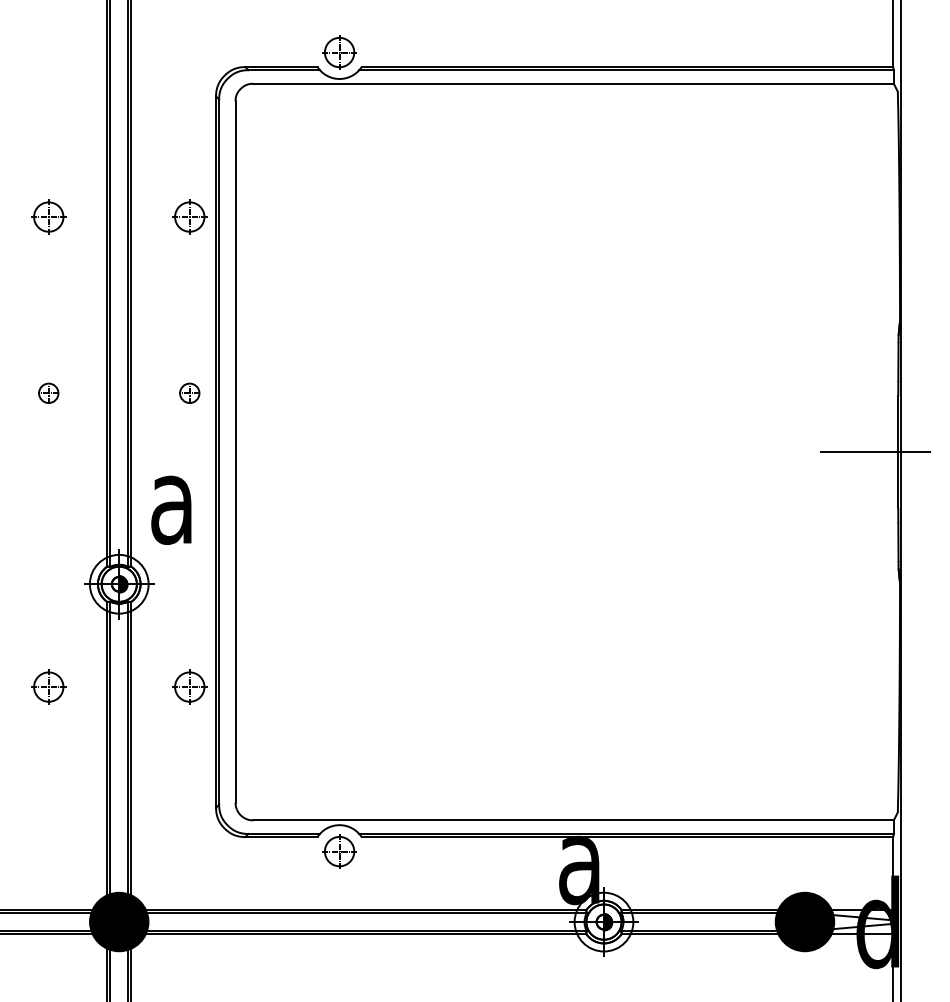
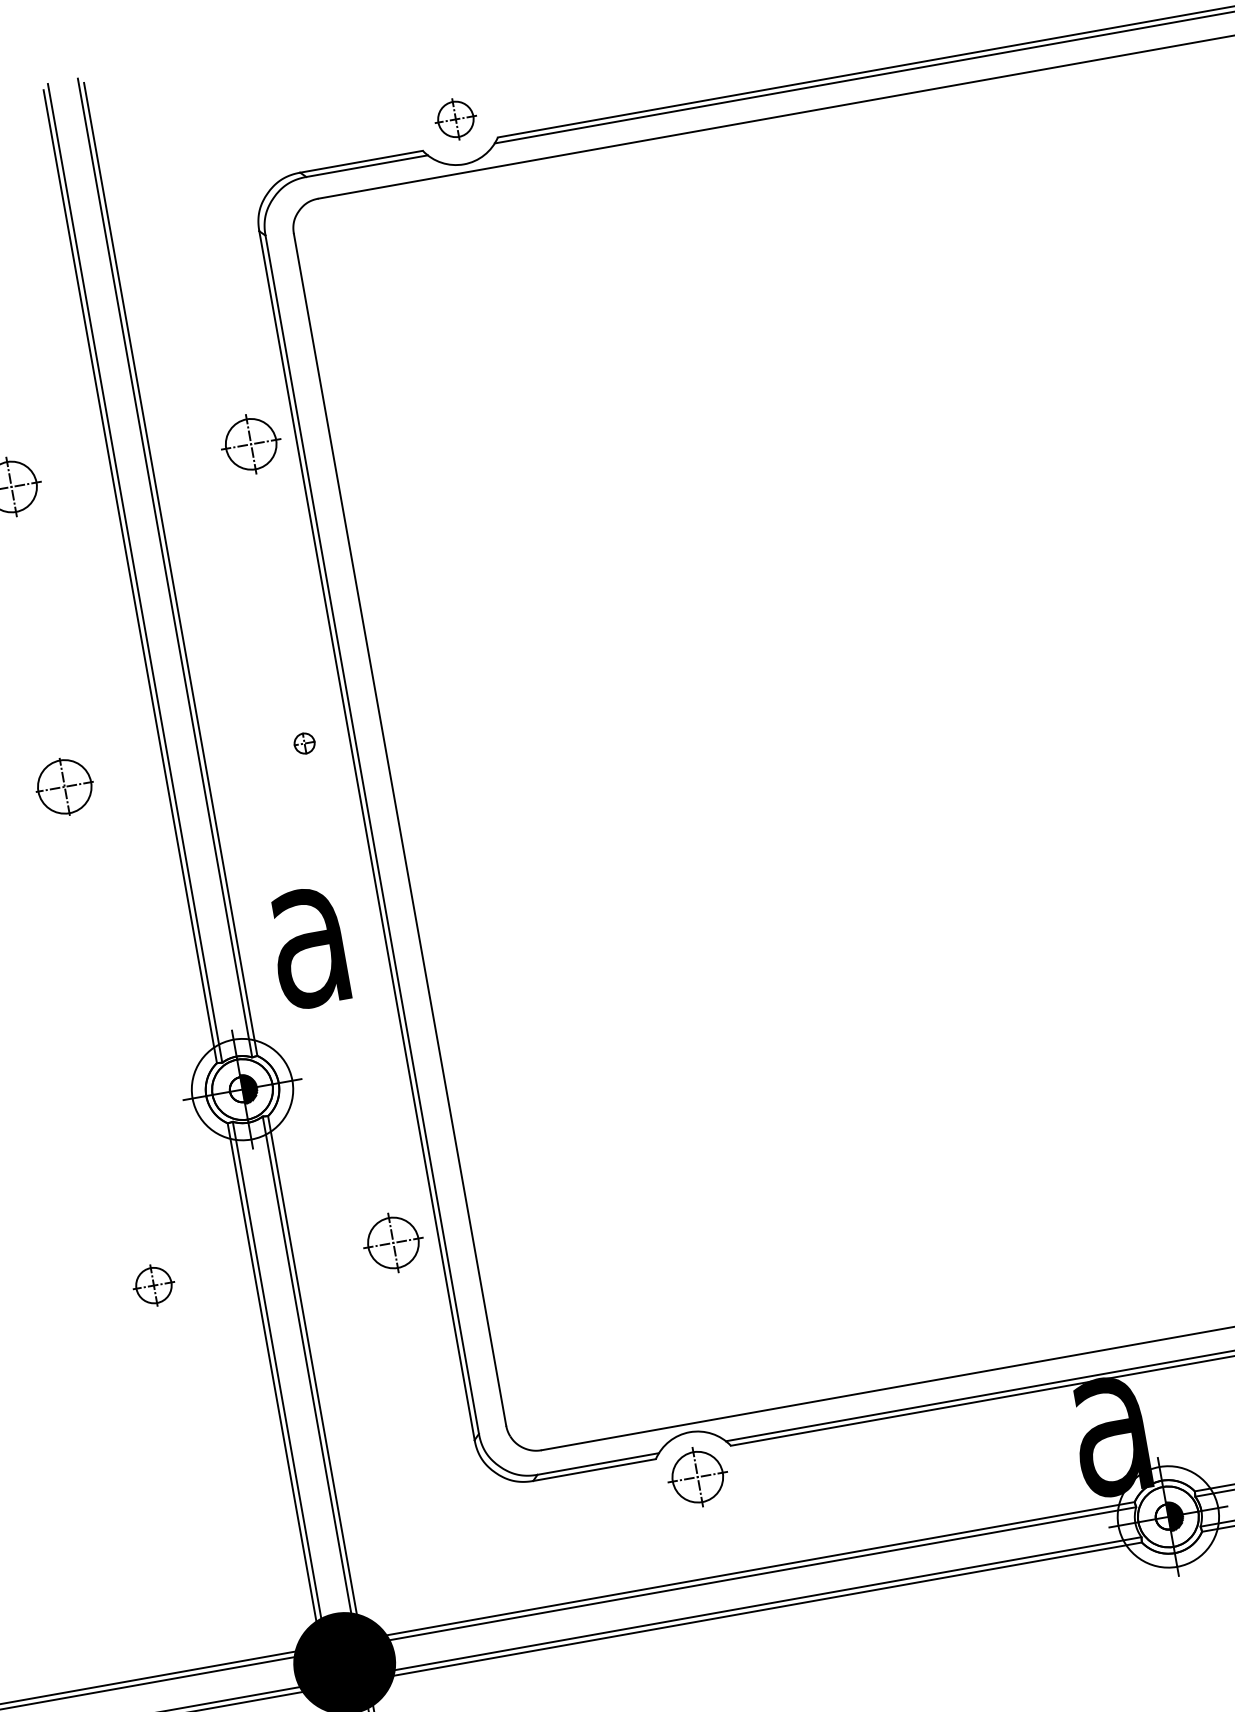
part: (339, 52) -> (455, 119), size x0.7
part: (48, 392) -> (64, 785), size x1.6
part: (189, 392) -> (303, 742), size x0.6
part: (48, 686) -> (153, 1284), size x0.7

